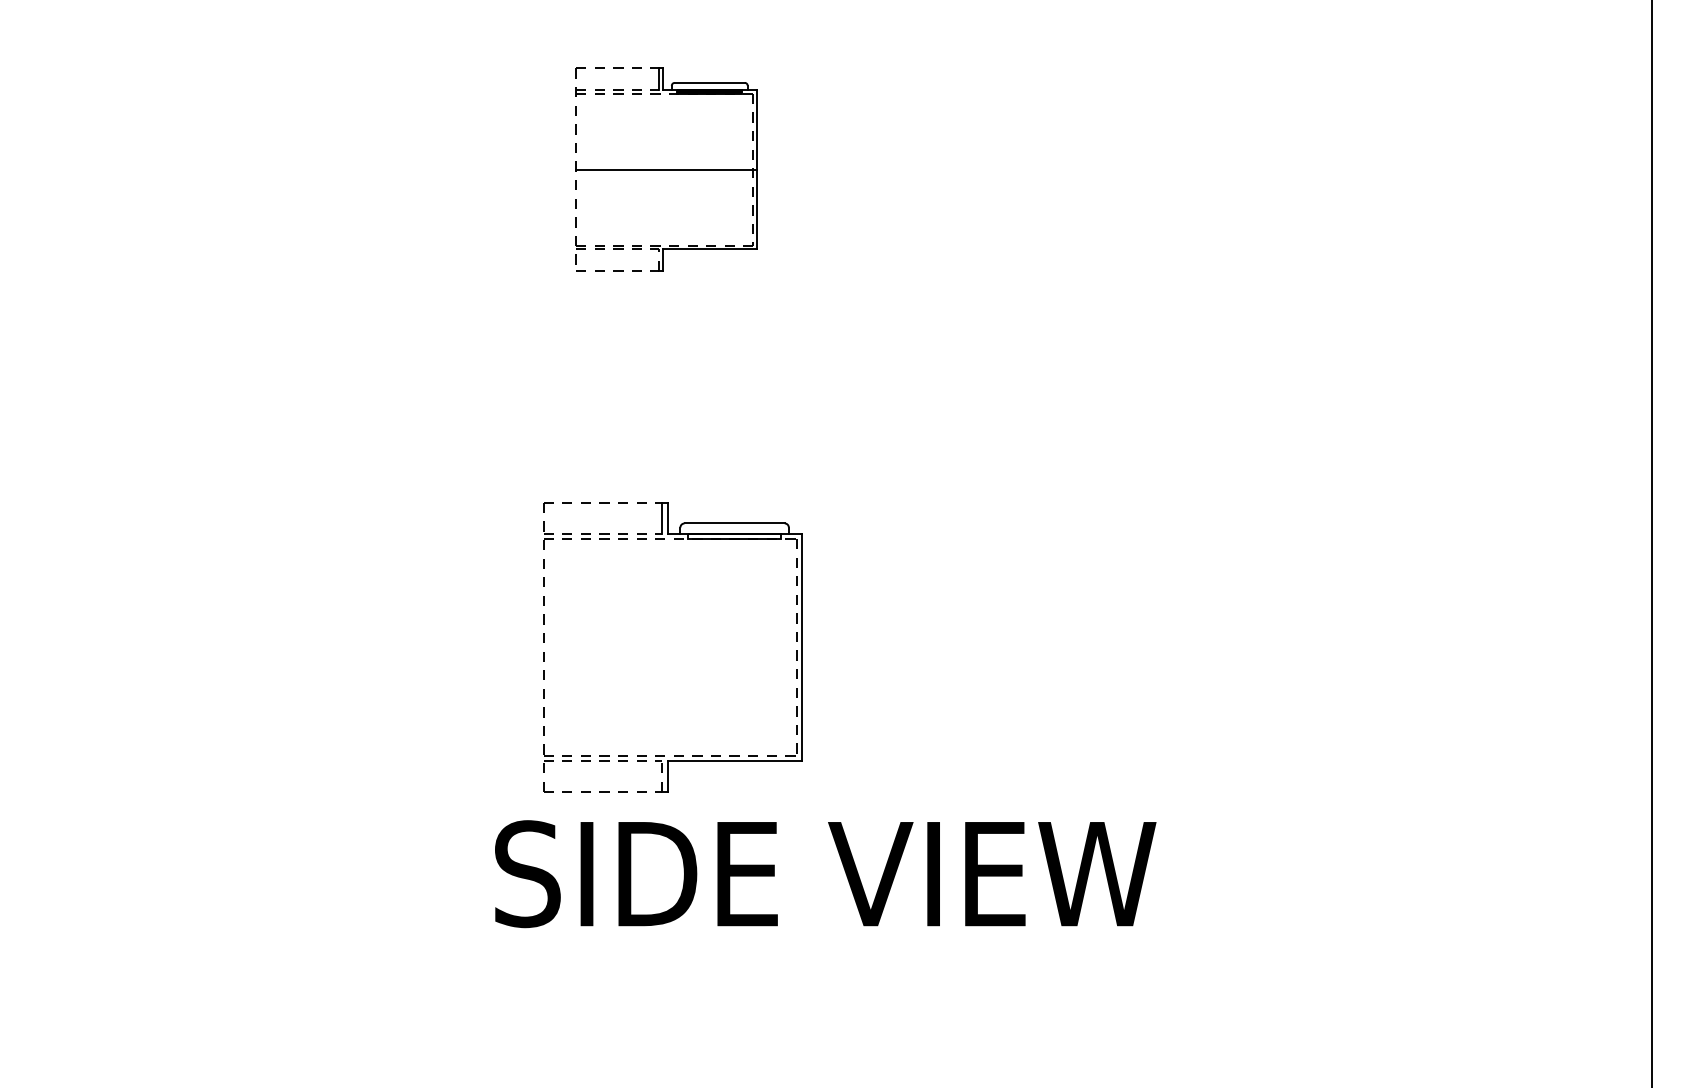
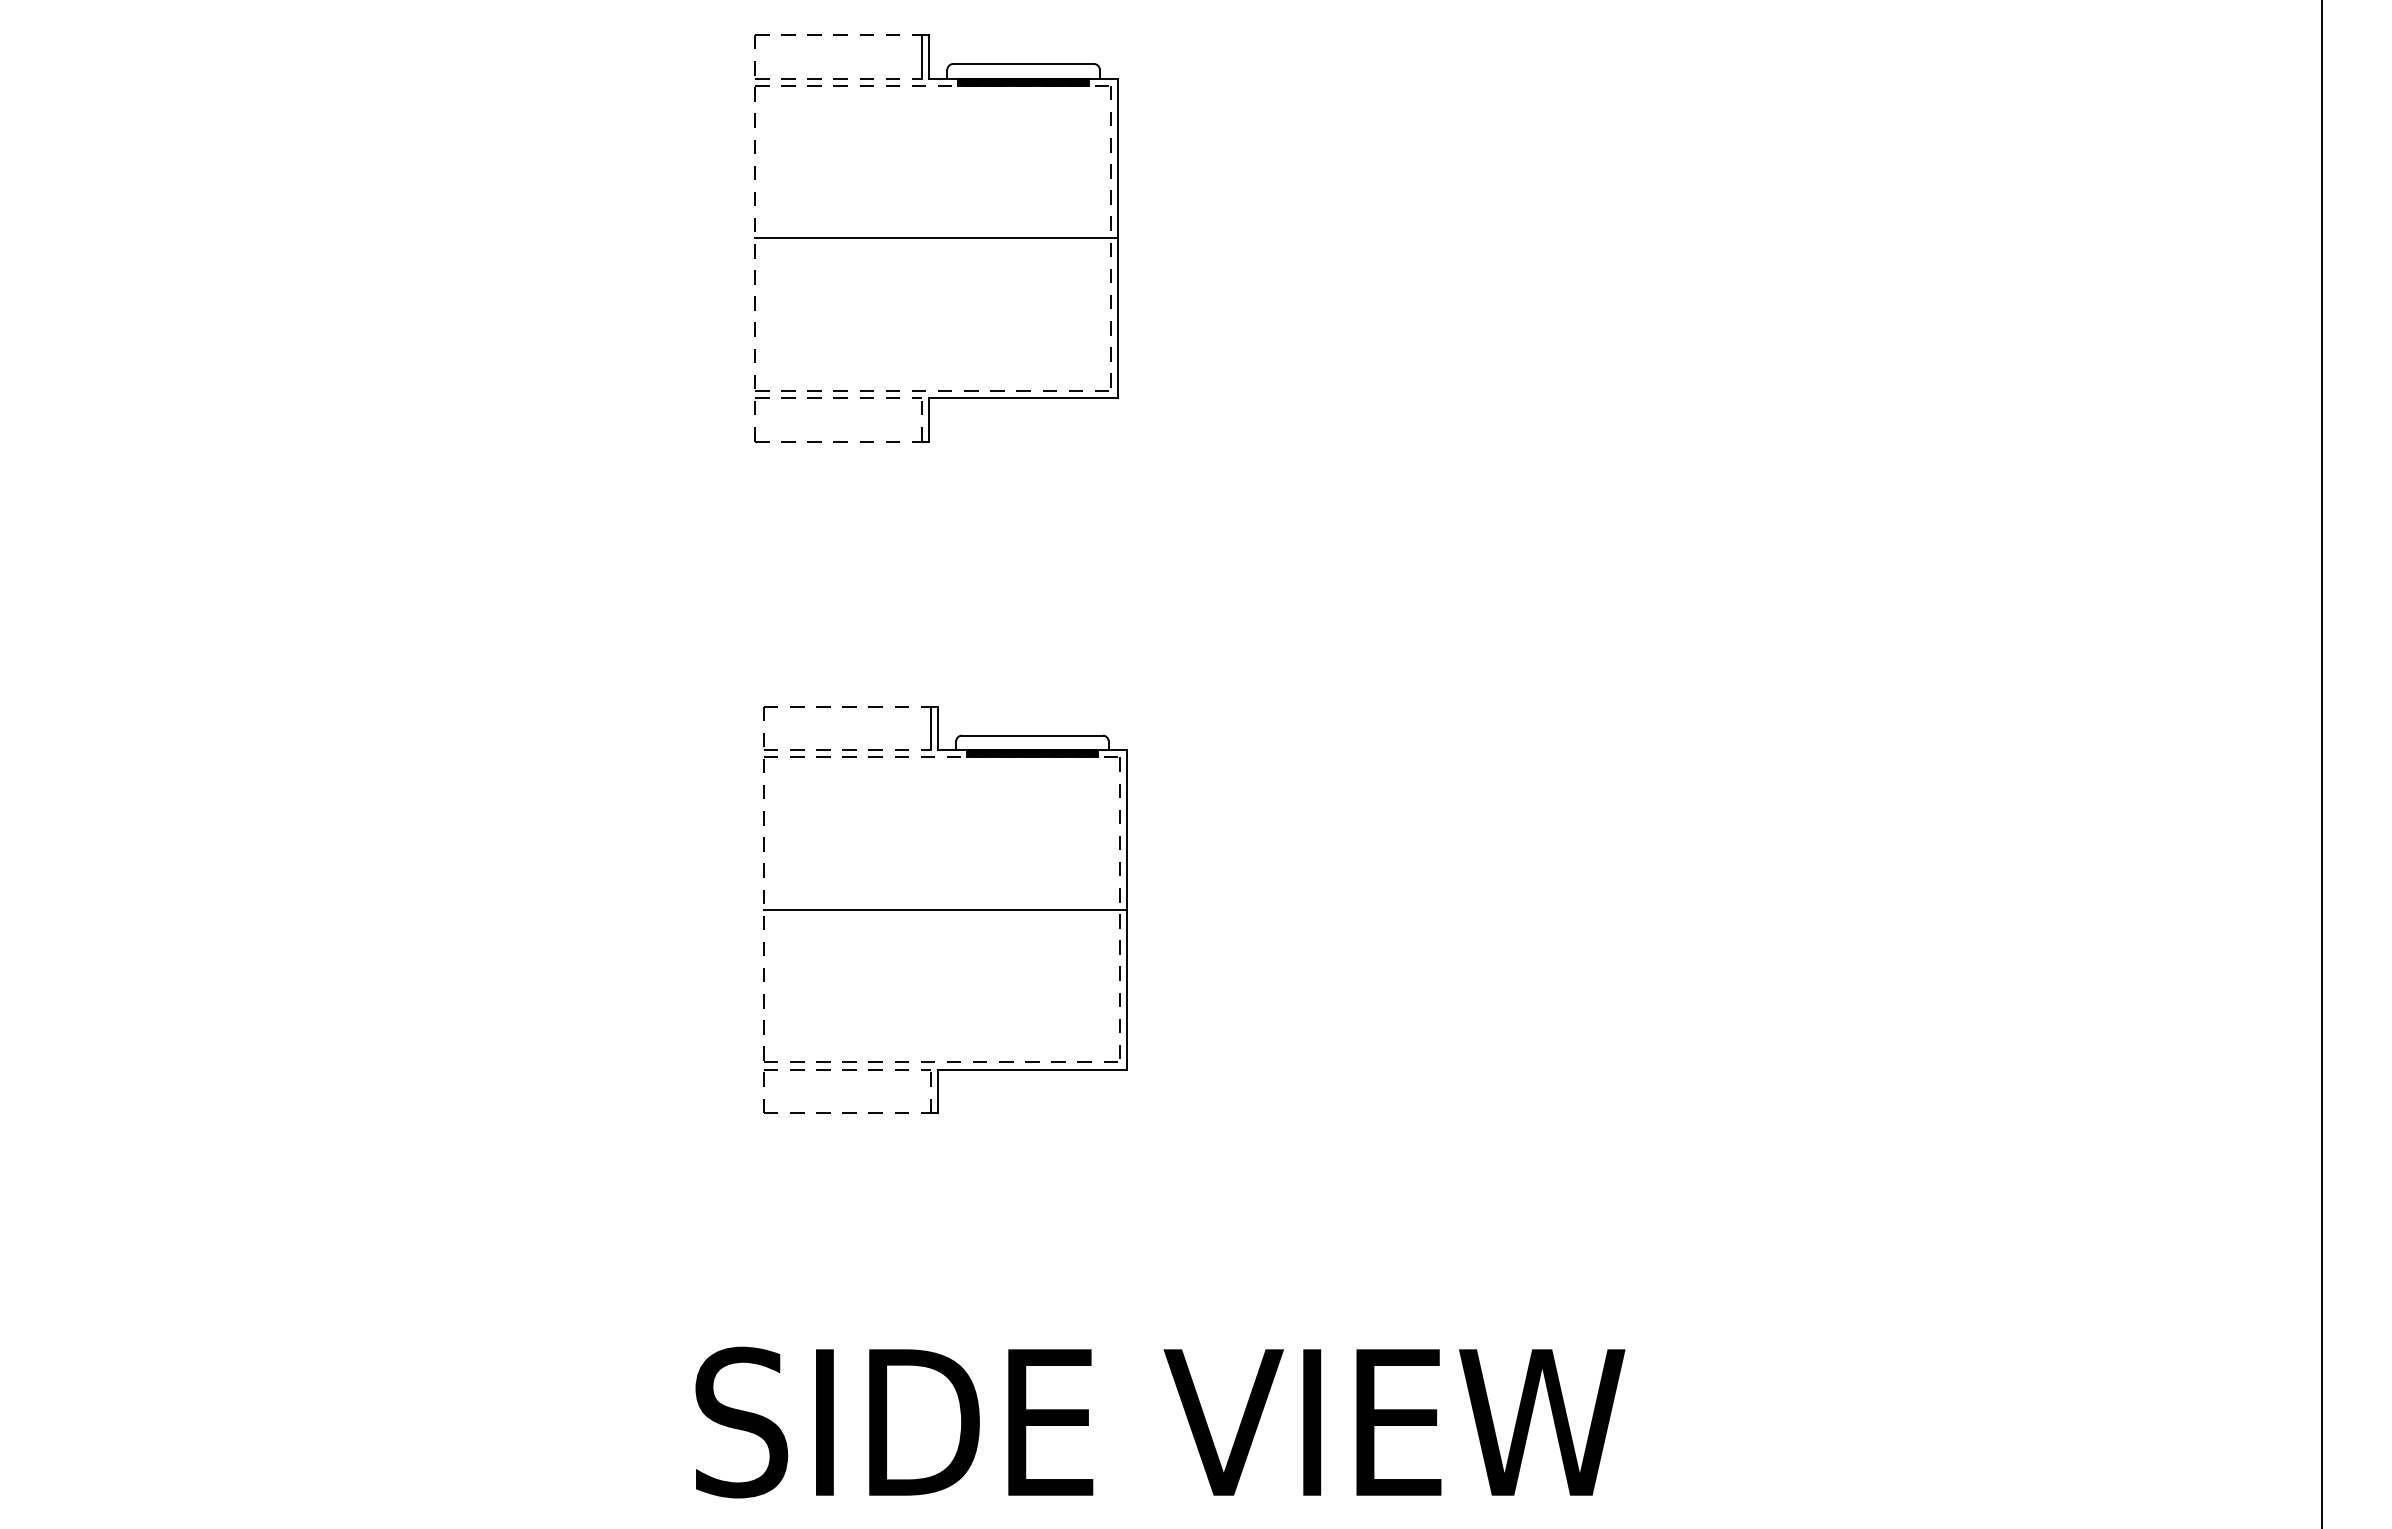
part: (666, 169) -> (936, 238), size x1.43
fill: (734, 536) -> (1032, 753), added
line: (672, 647) -> (944, 909), added
text: (825, 874) -> (1160, 1422), moved

